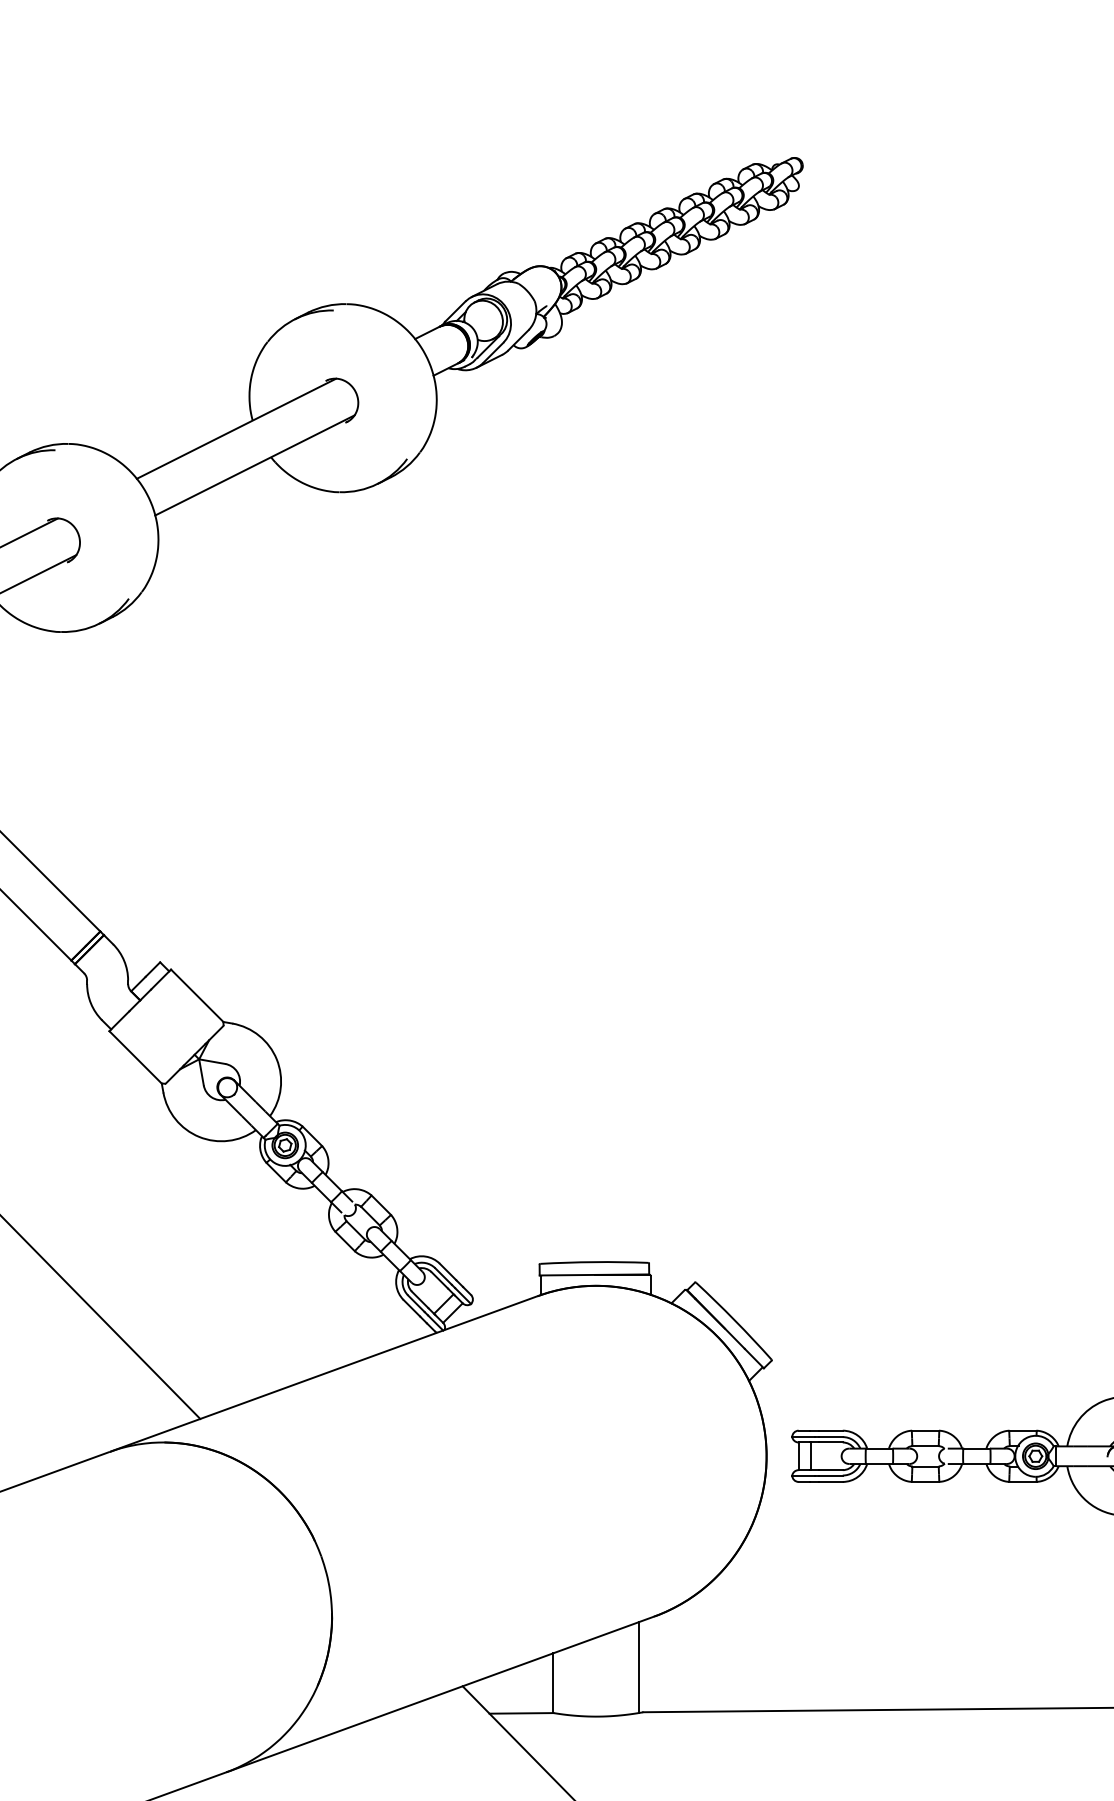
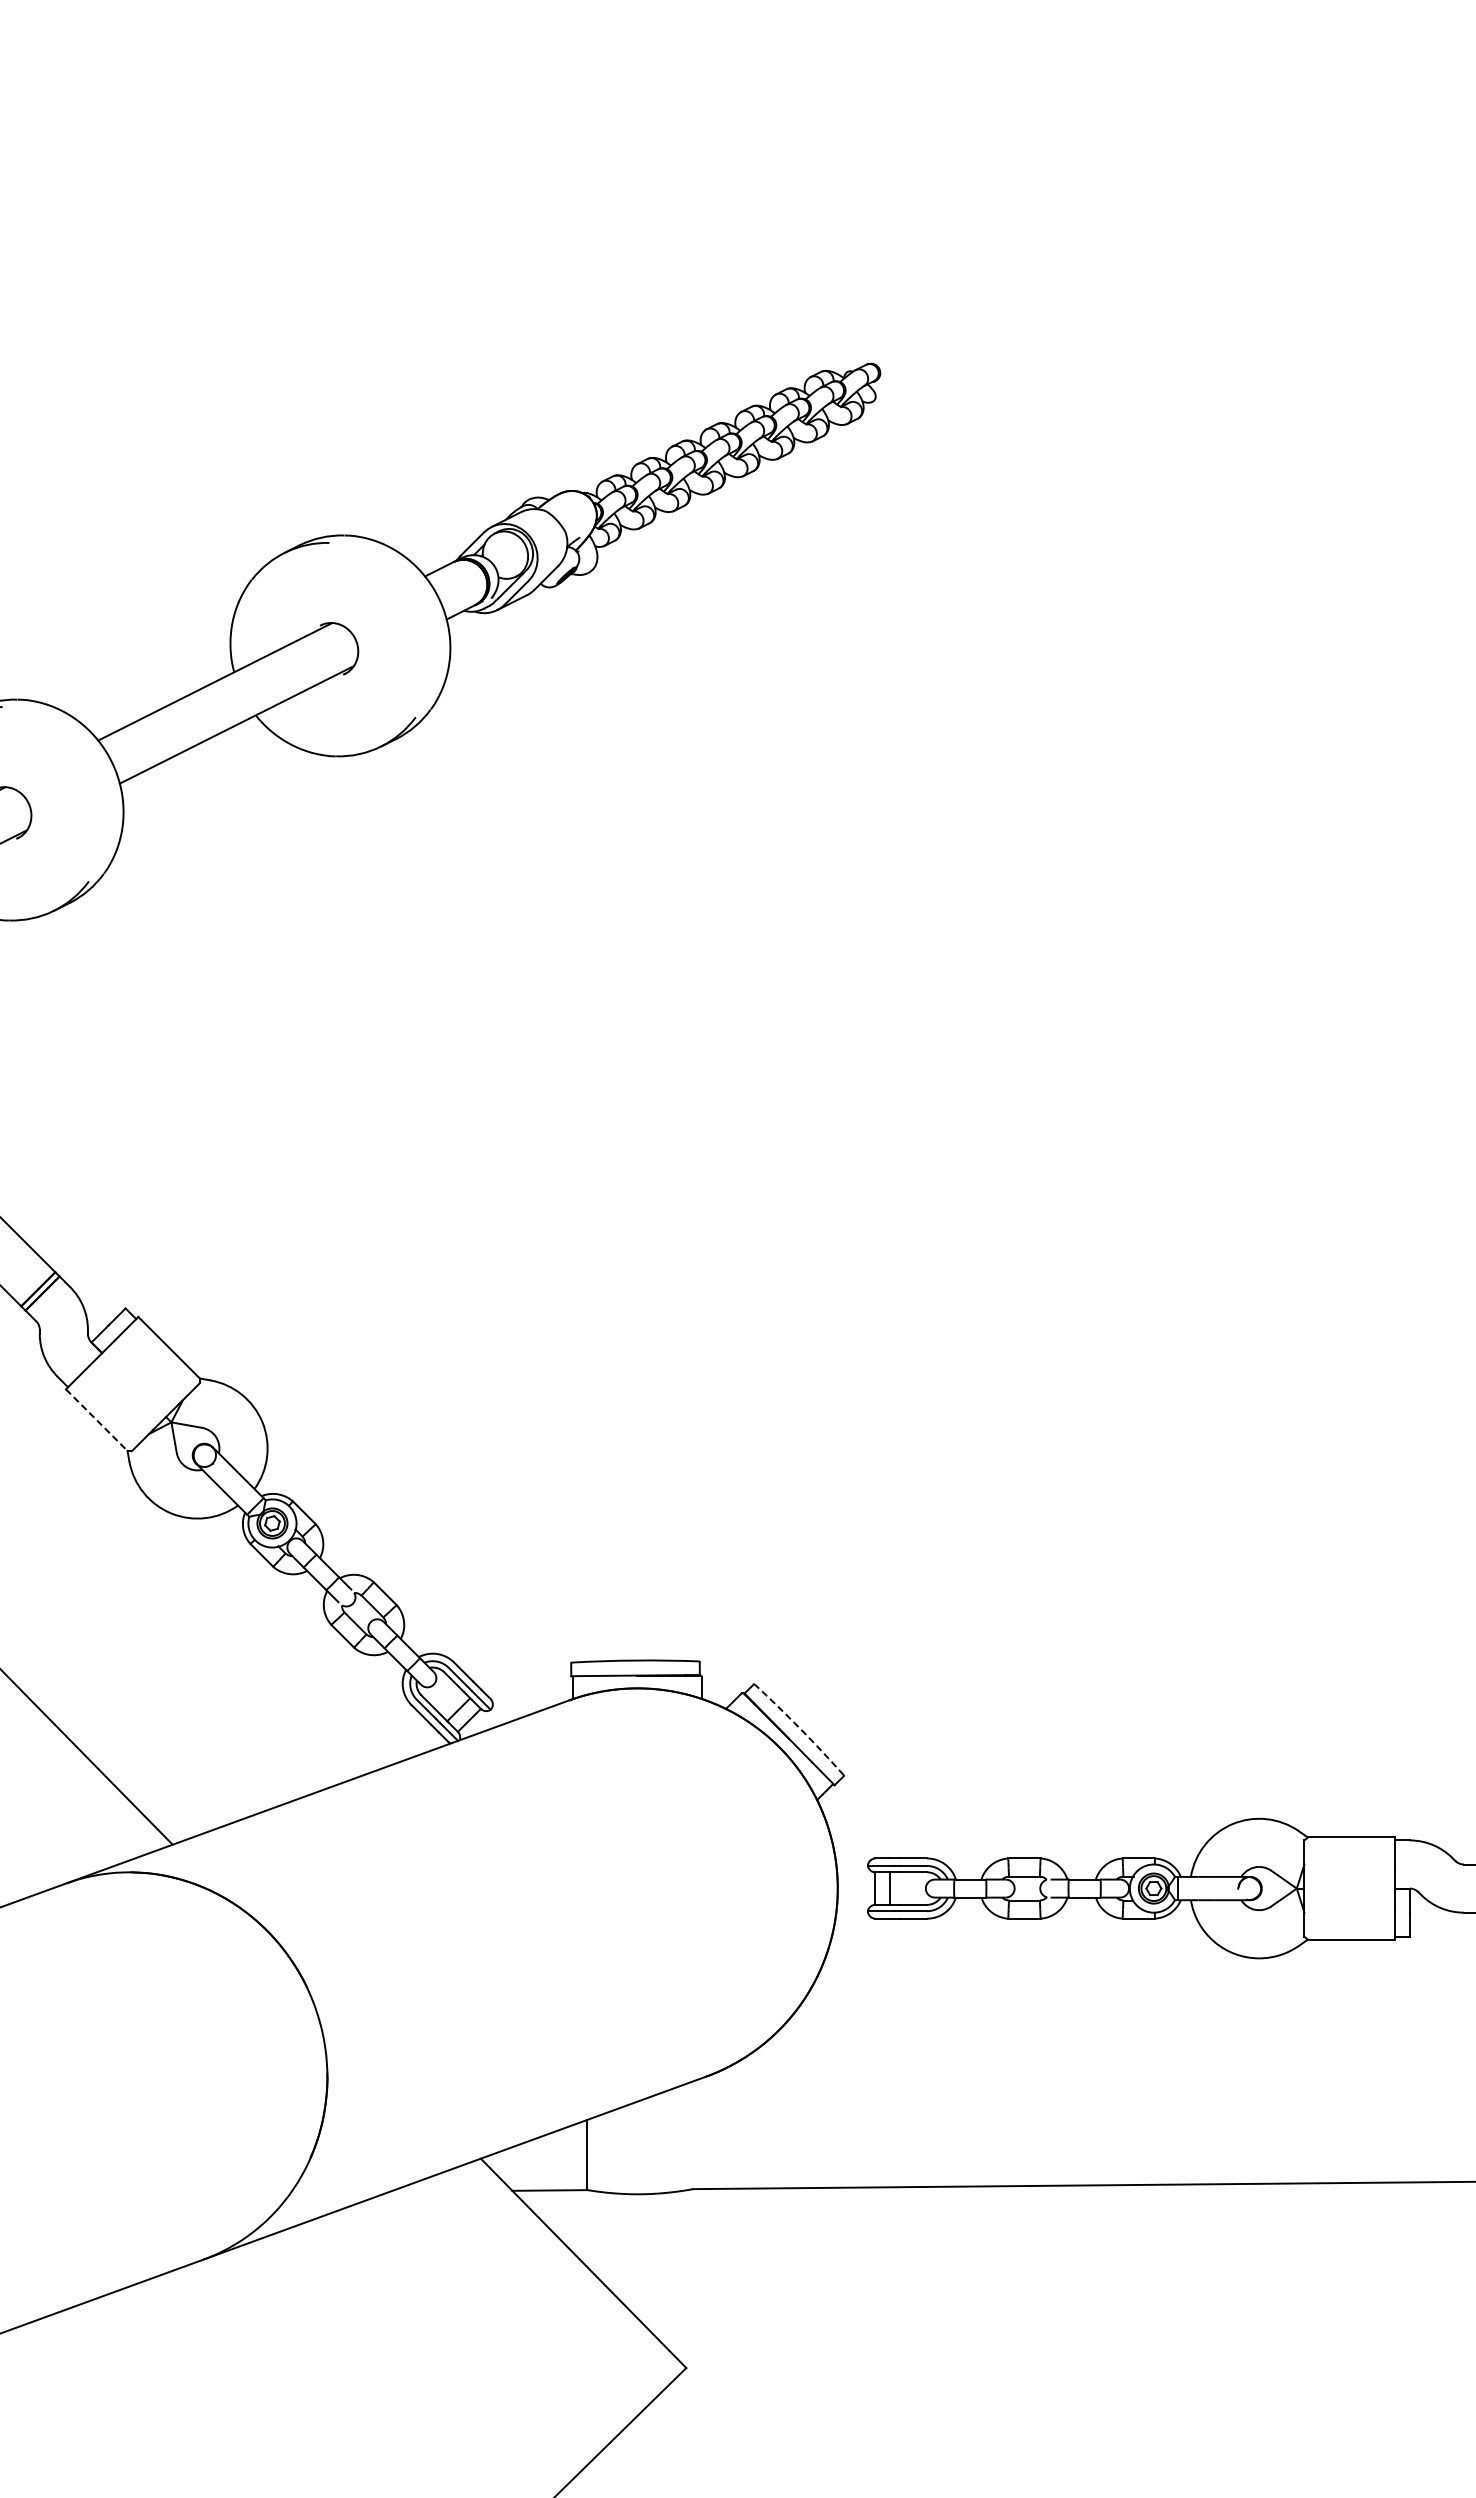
line: (135, 1057) -> (96, 1420), solid -> dashed
arc: (734, 1319) -> (800, 1728), solid -> dashed
line: (638, 1667) -> (687, 2136), removed

